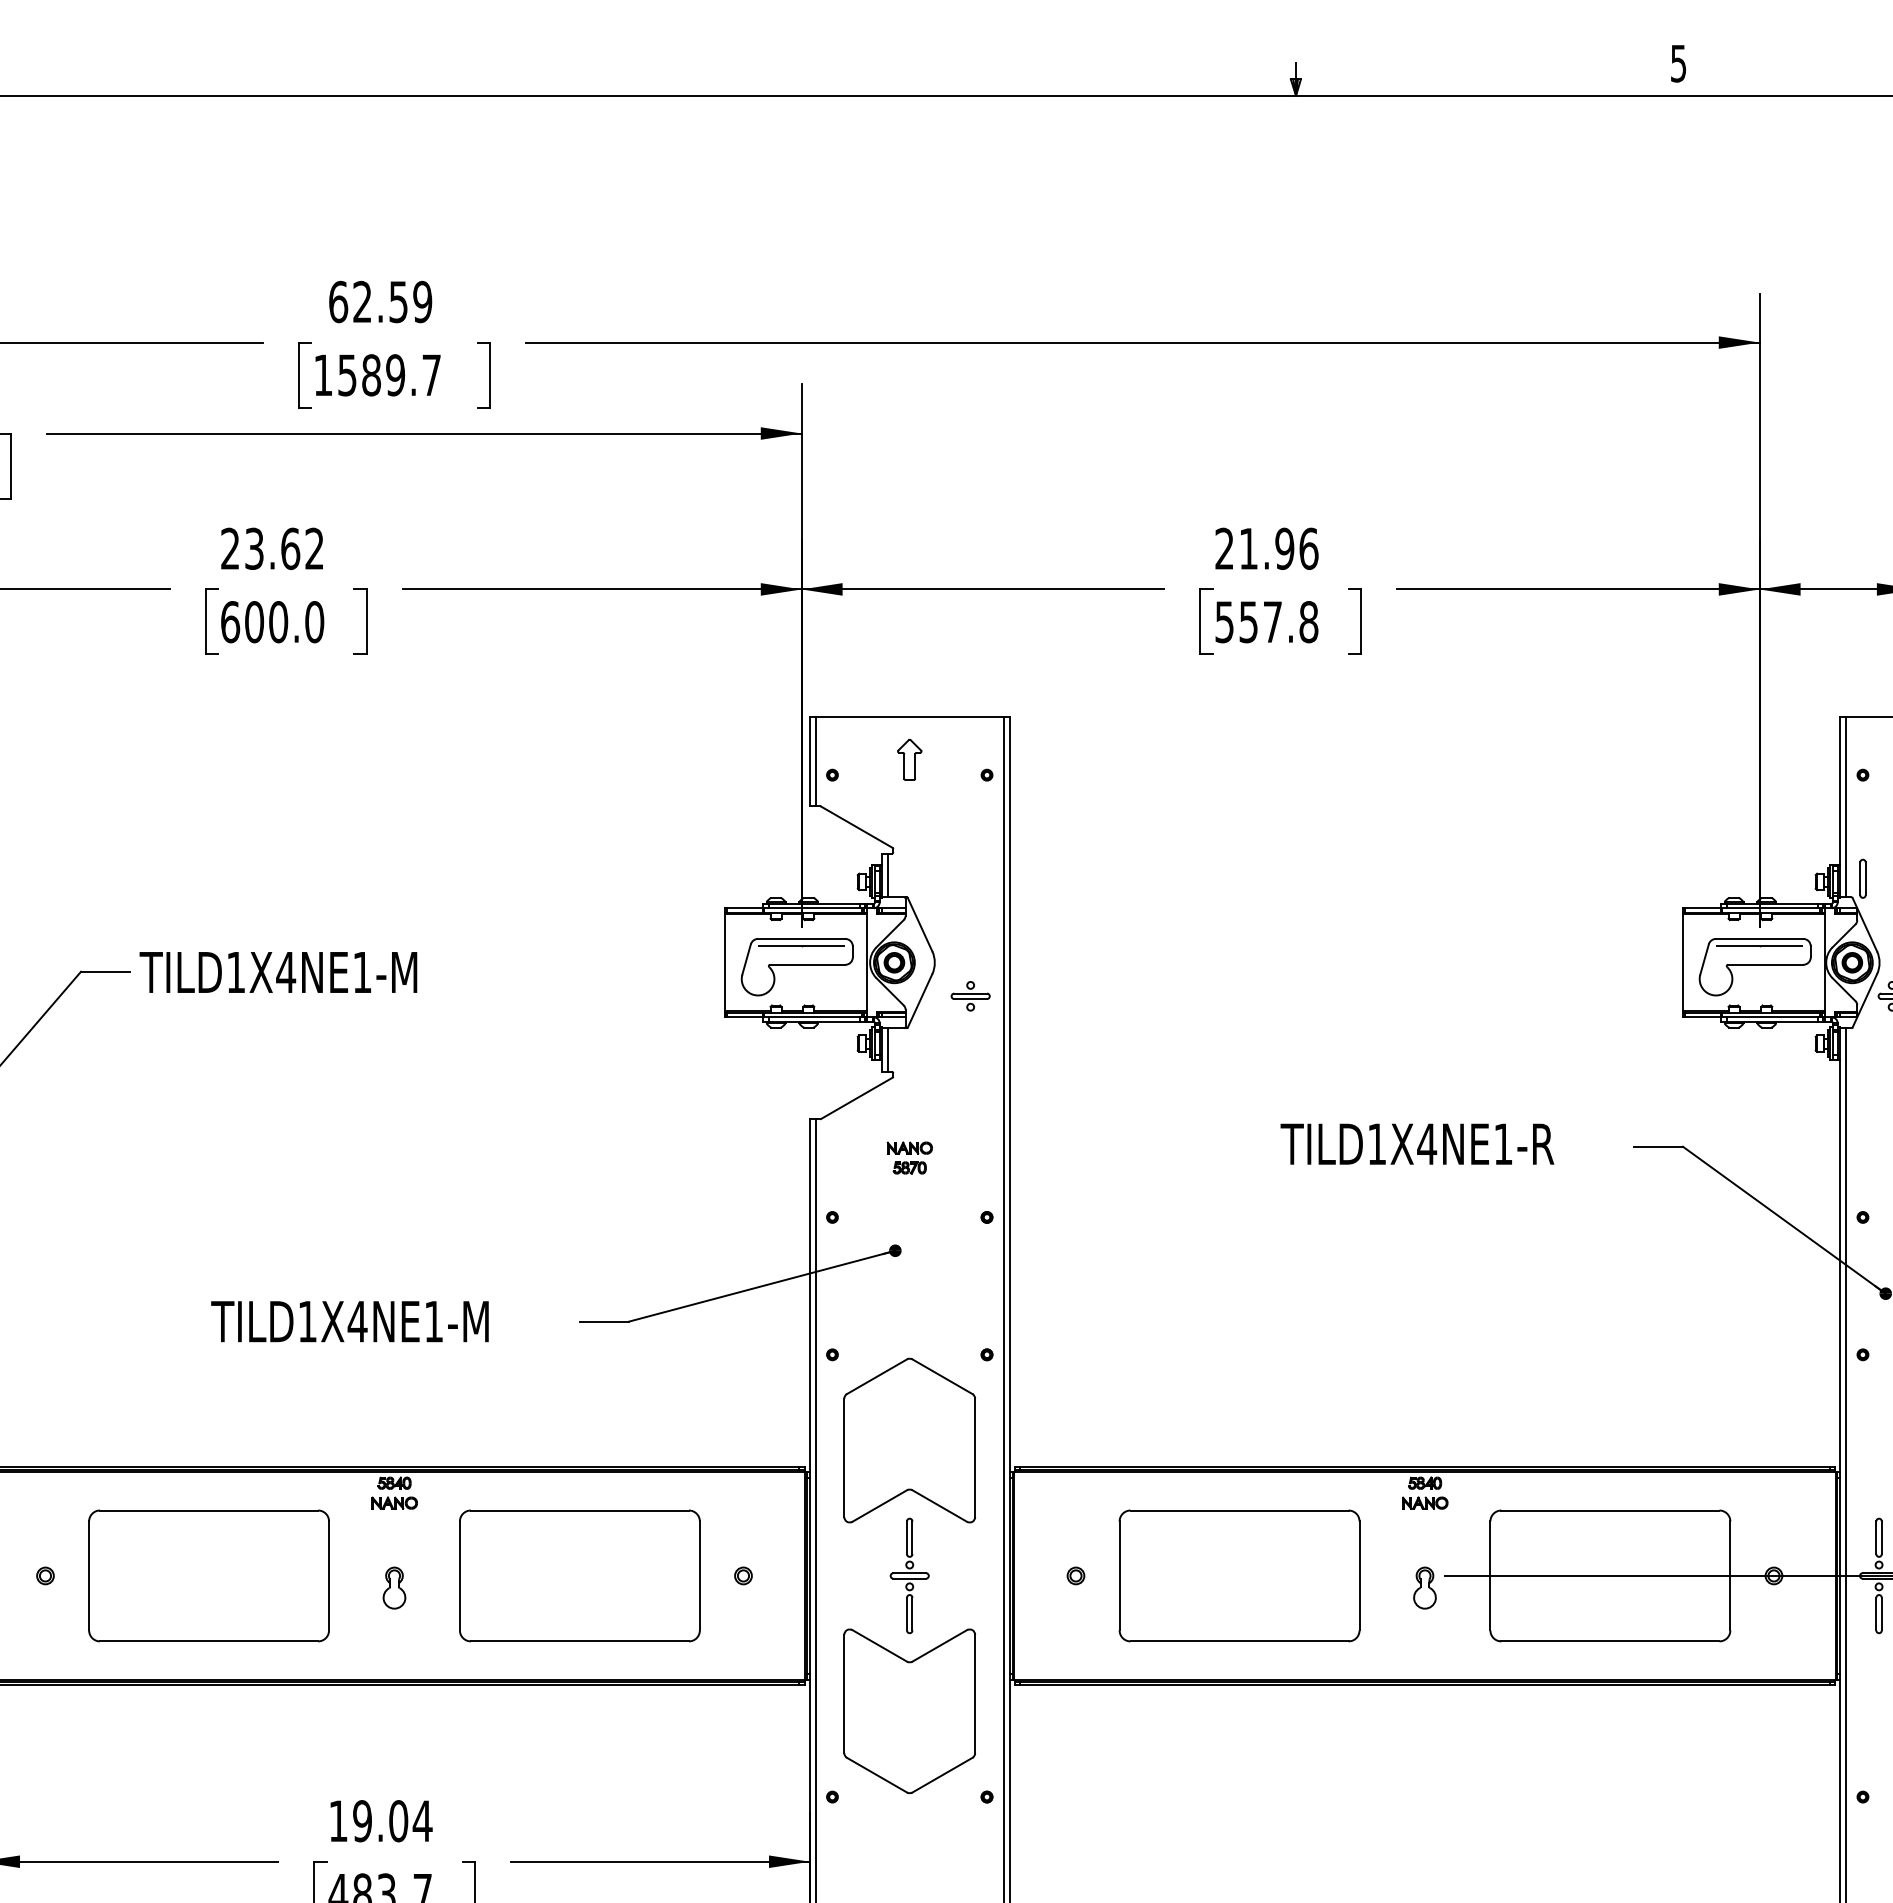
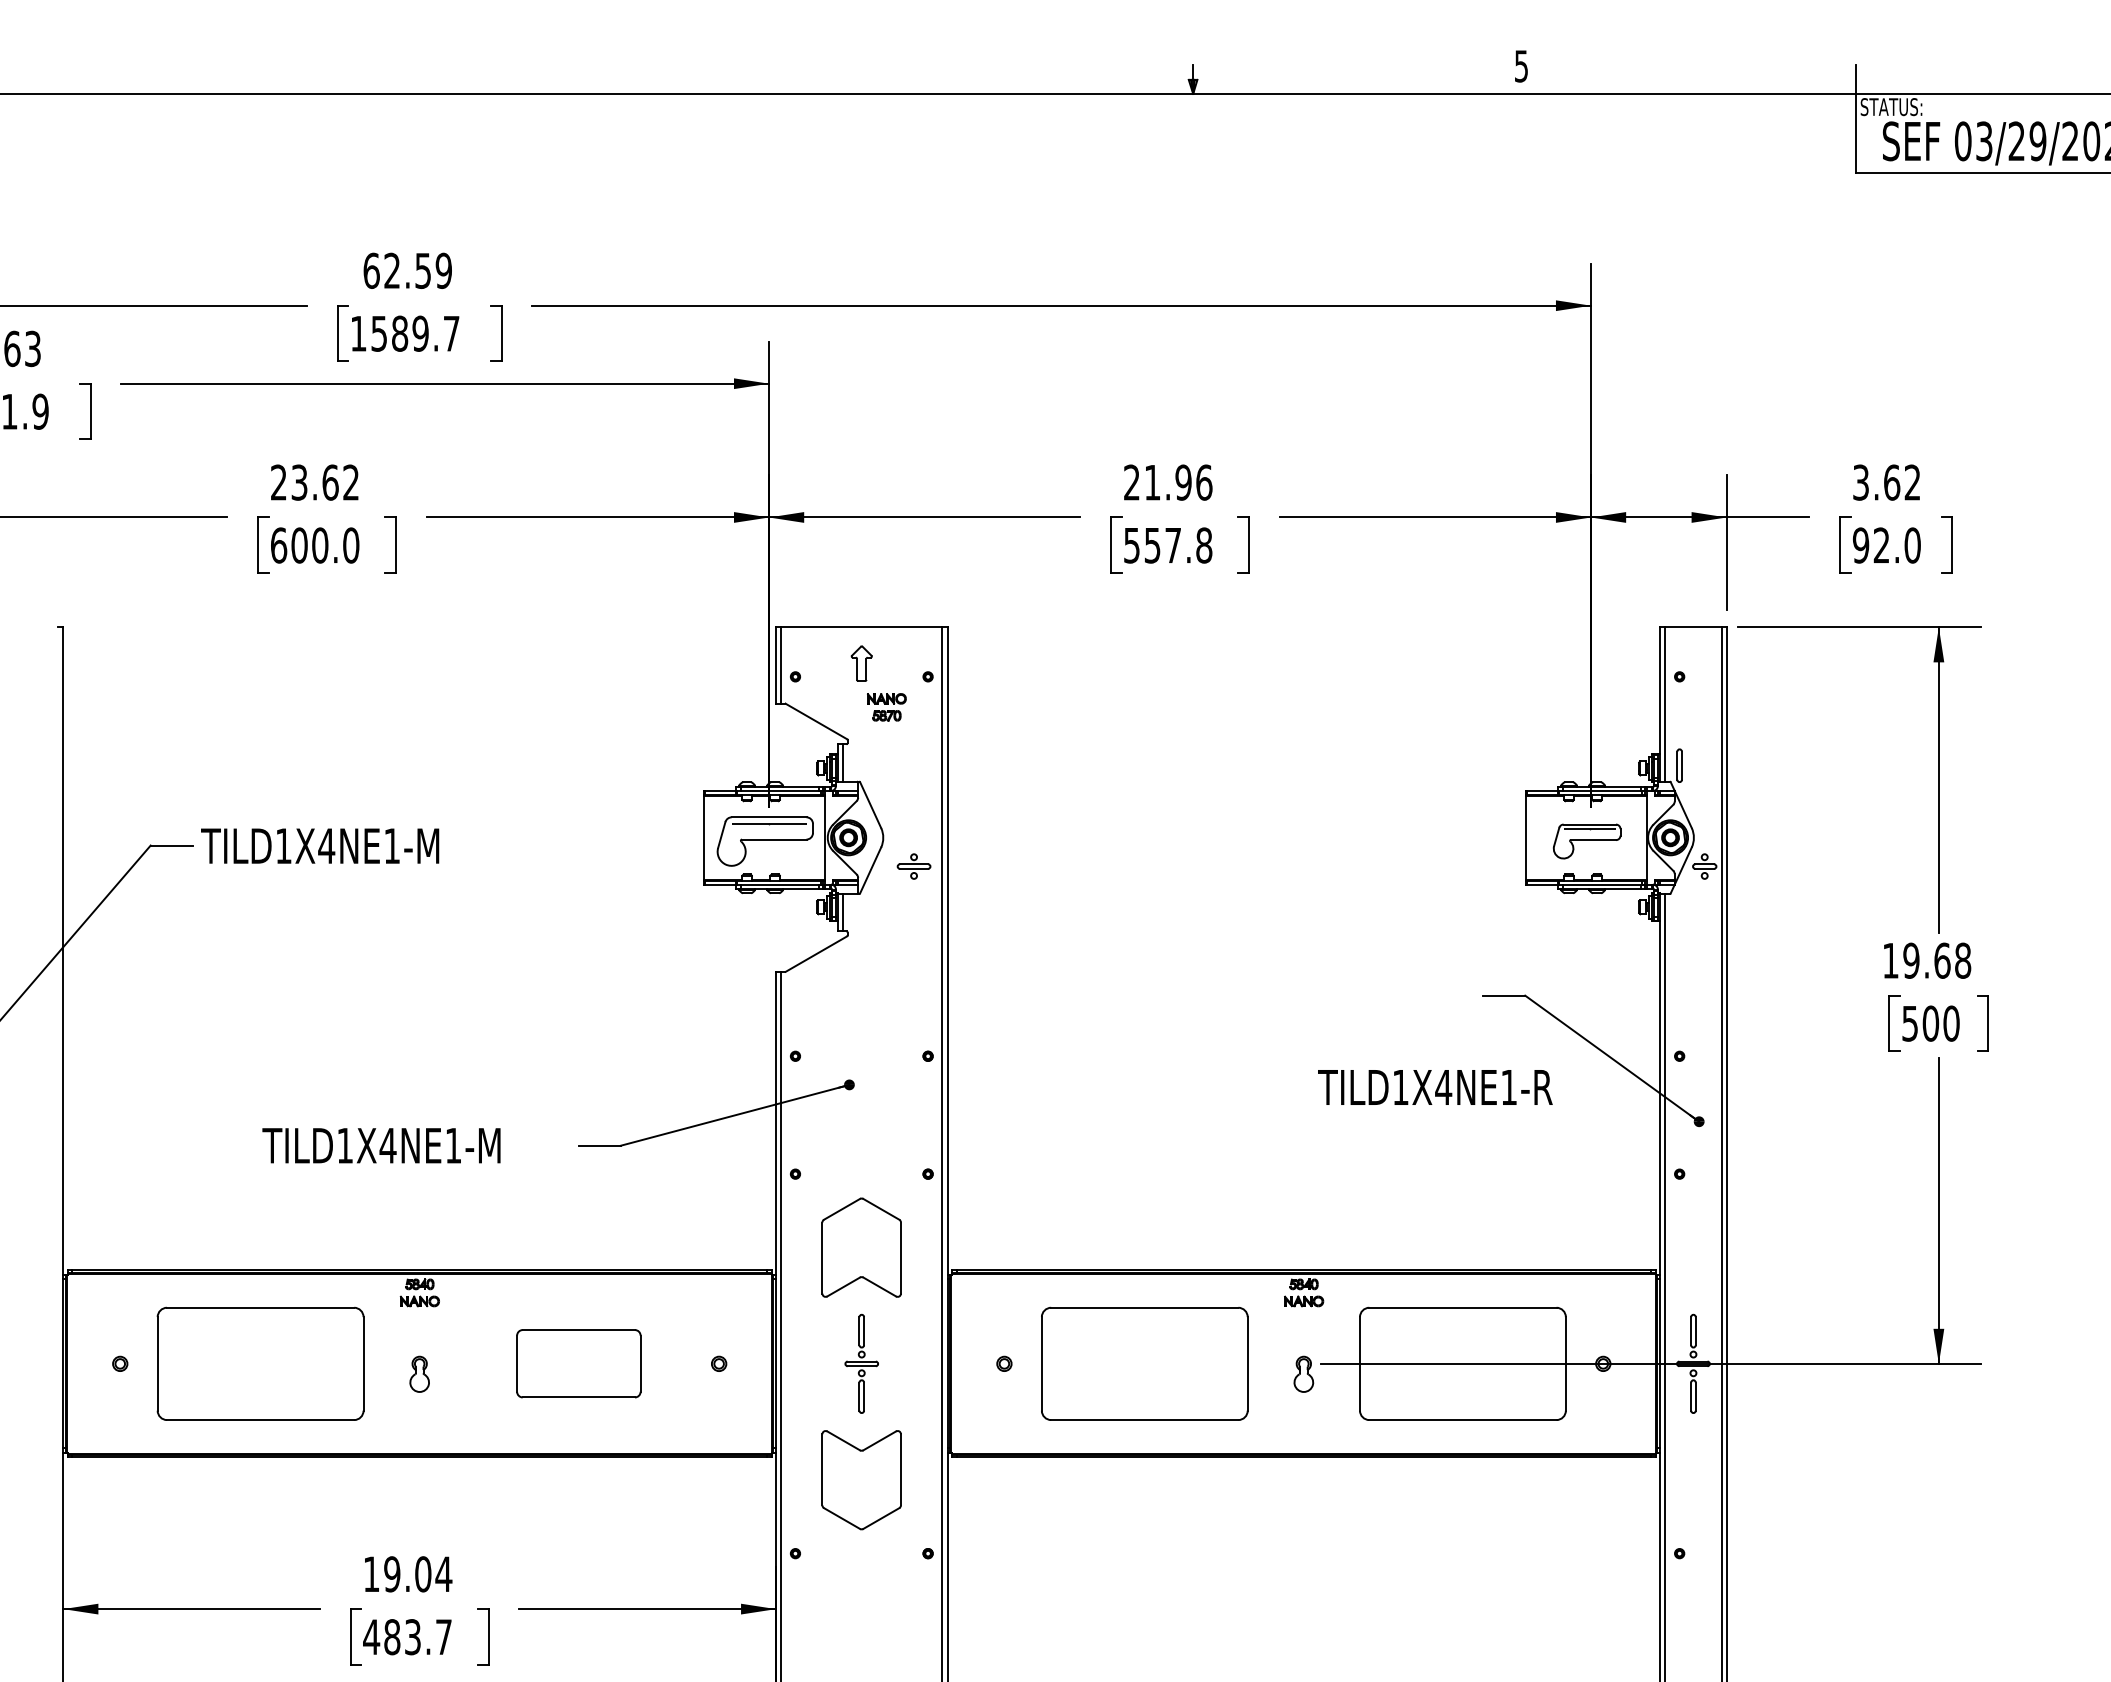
part: (1754, 967) -> (1586, 841), size x0.7
text: (1417, 1144) -> (1435, 1087), moved
part: (909, 1158) -> (886, 707), moved
part: (909, 1440) -> (861, 1247), size x0.7
part: (579, 1575) -> (578, 1363), size x0.6
part: (909, 1711) -> (861, 1480), size x0.7

